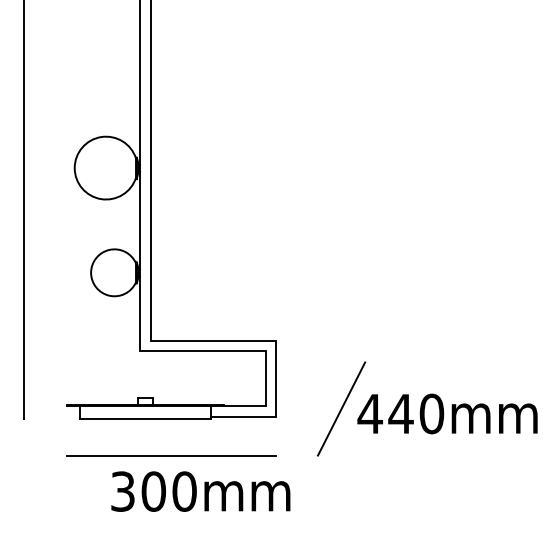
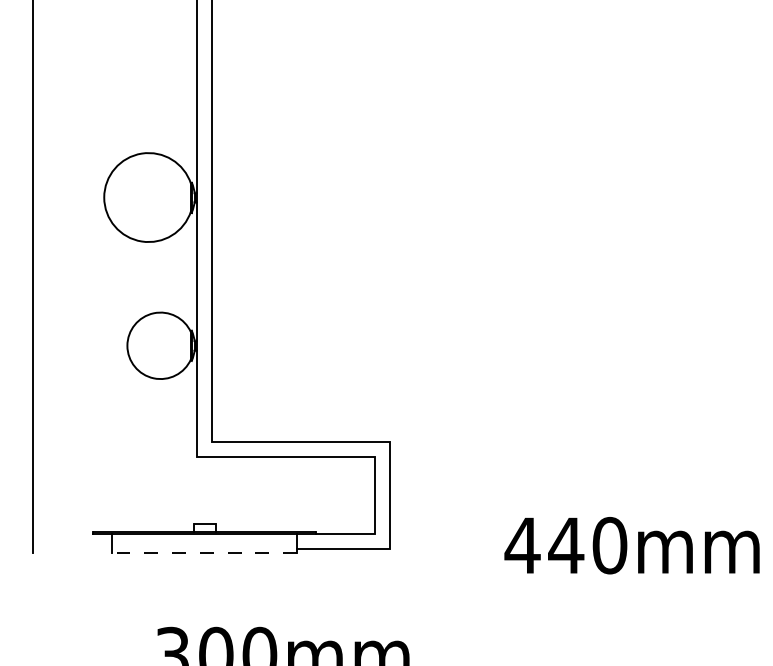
line: (341, 408) -> (481, 537), removed
line: (145, 419) -> (204, 553), solid -> dashed
line: (171, 455) -> (241, 604), removed

